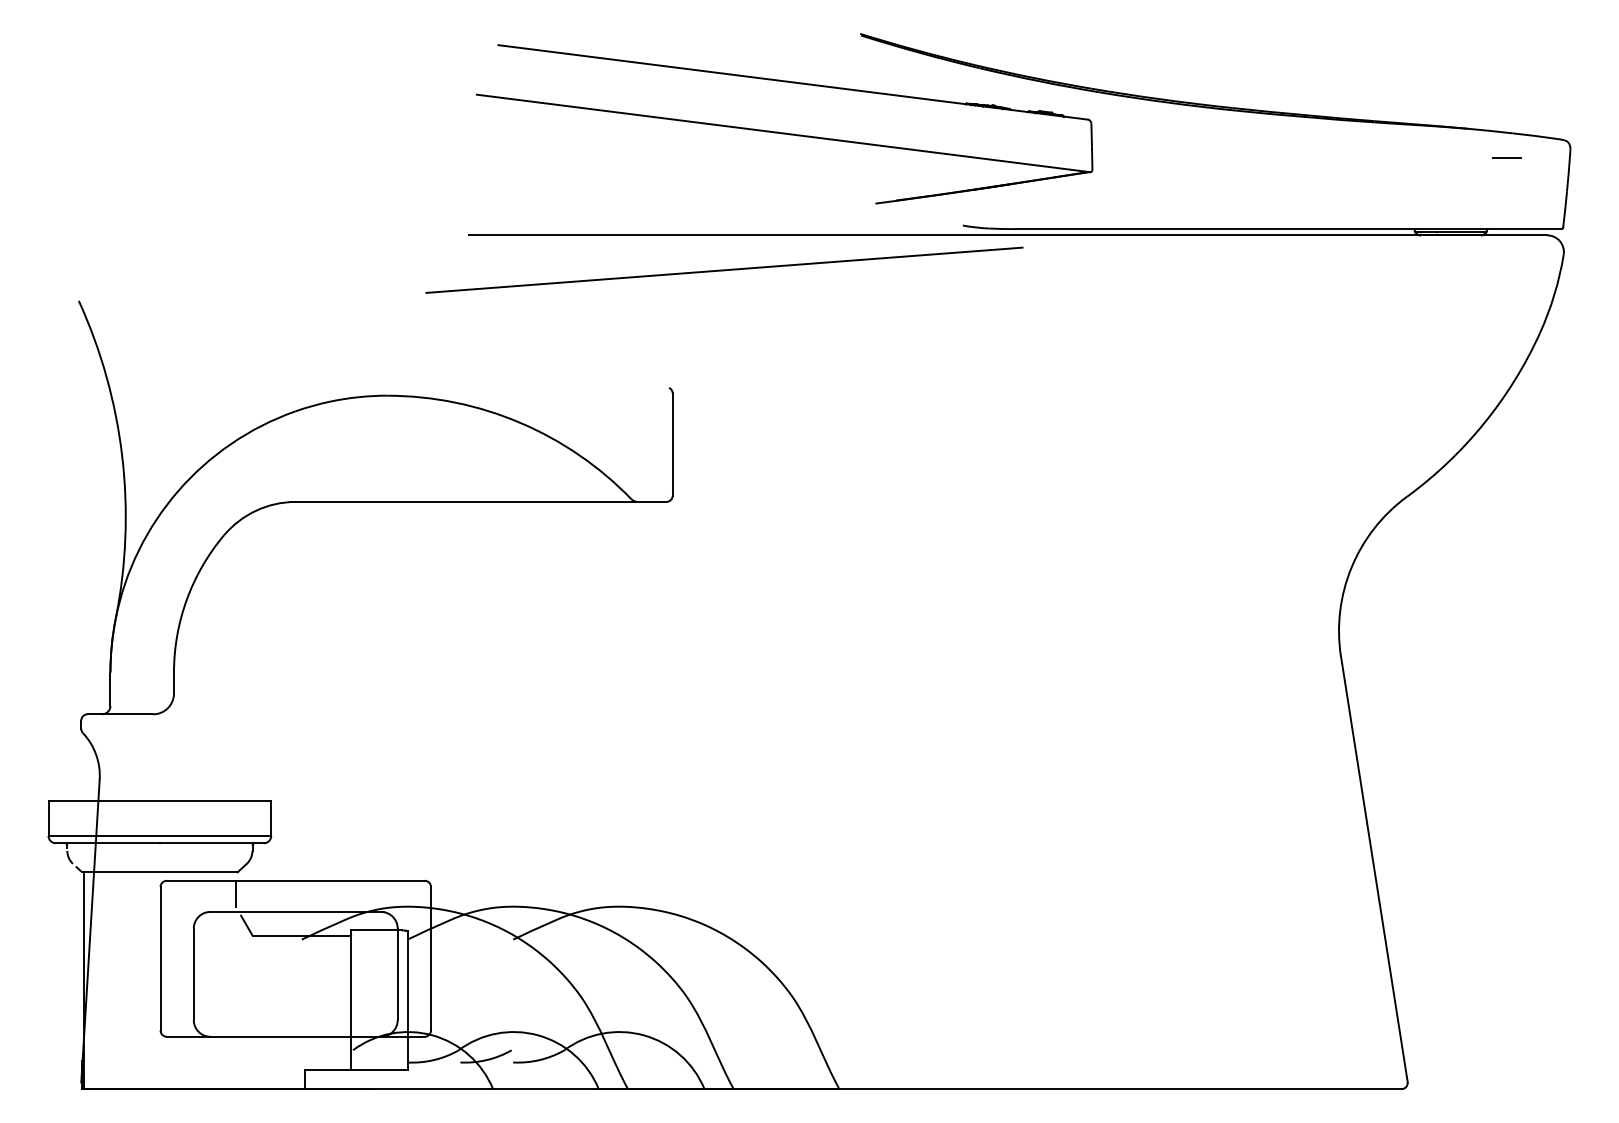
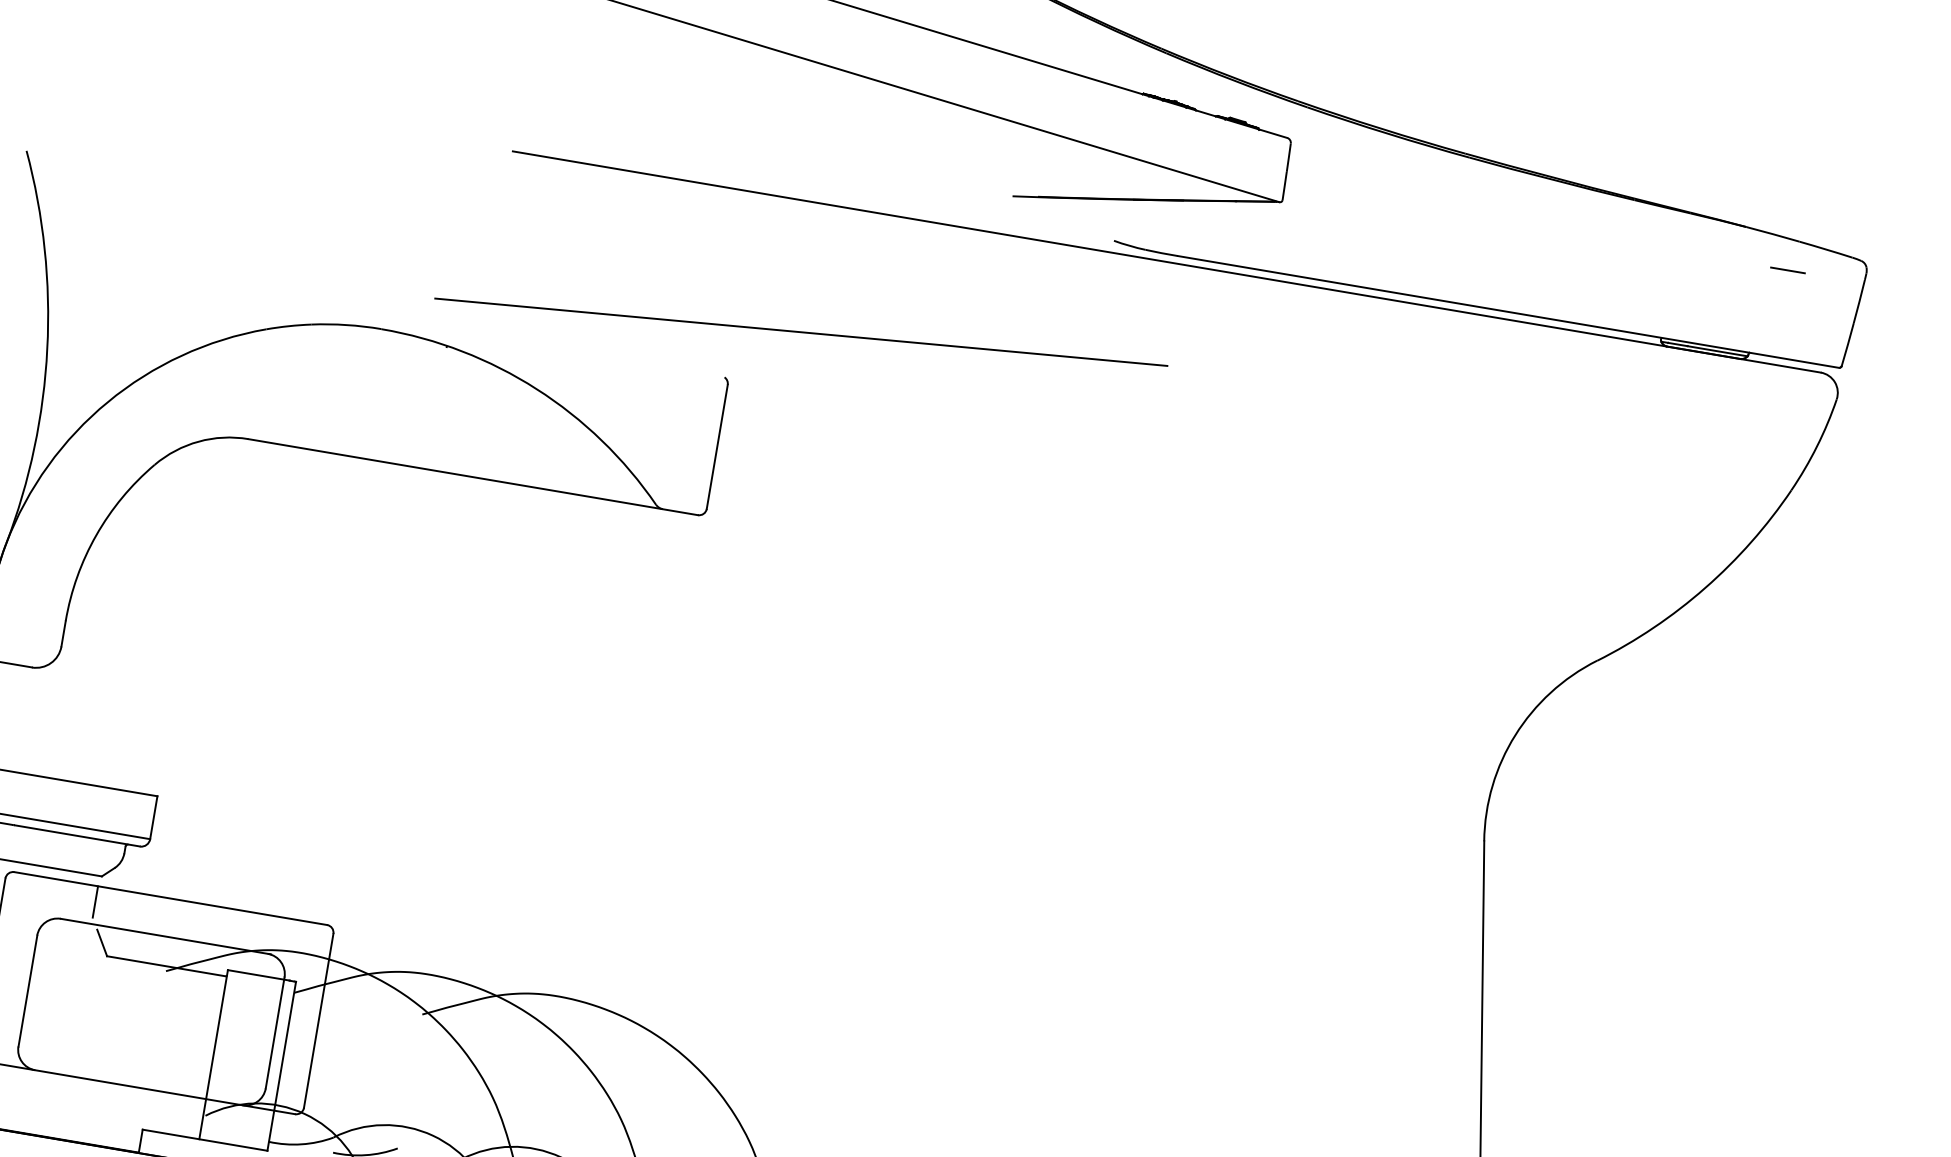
line: (724, 269) -> (801, 331), moved

